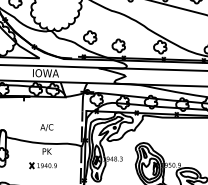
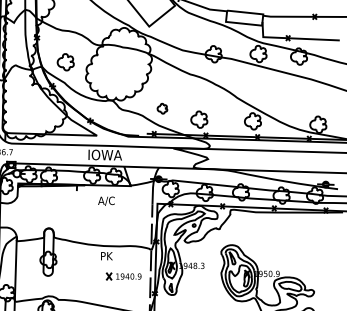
part: (90, 37) -> (162, 108), size x0.6
text: (46, 127) -> (106, 200), moved
part: (43, 165) -> (123, 276), moved

